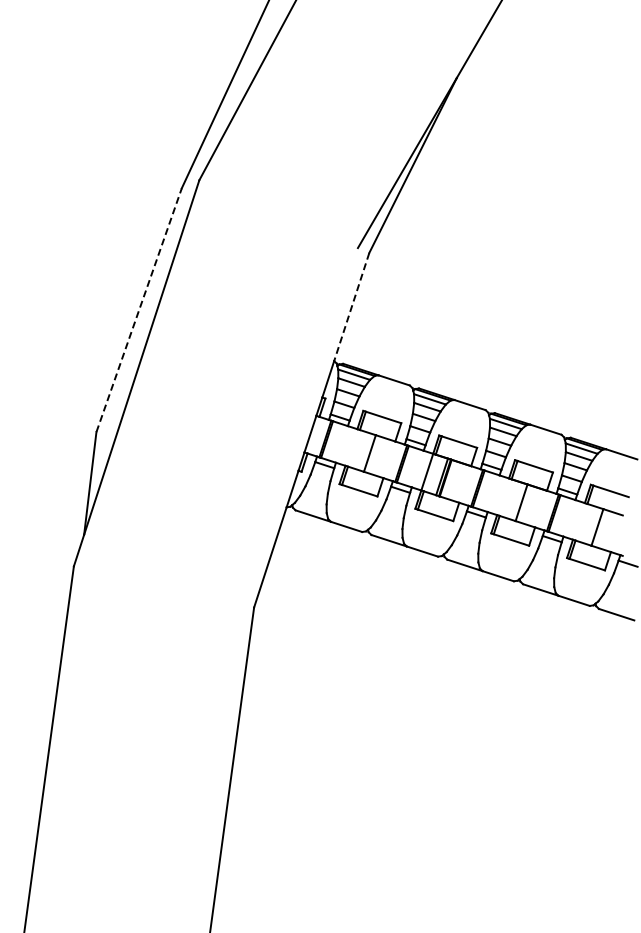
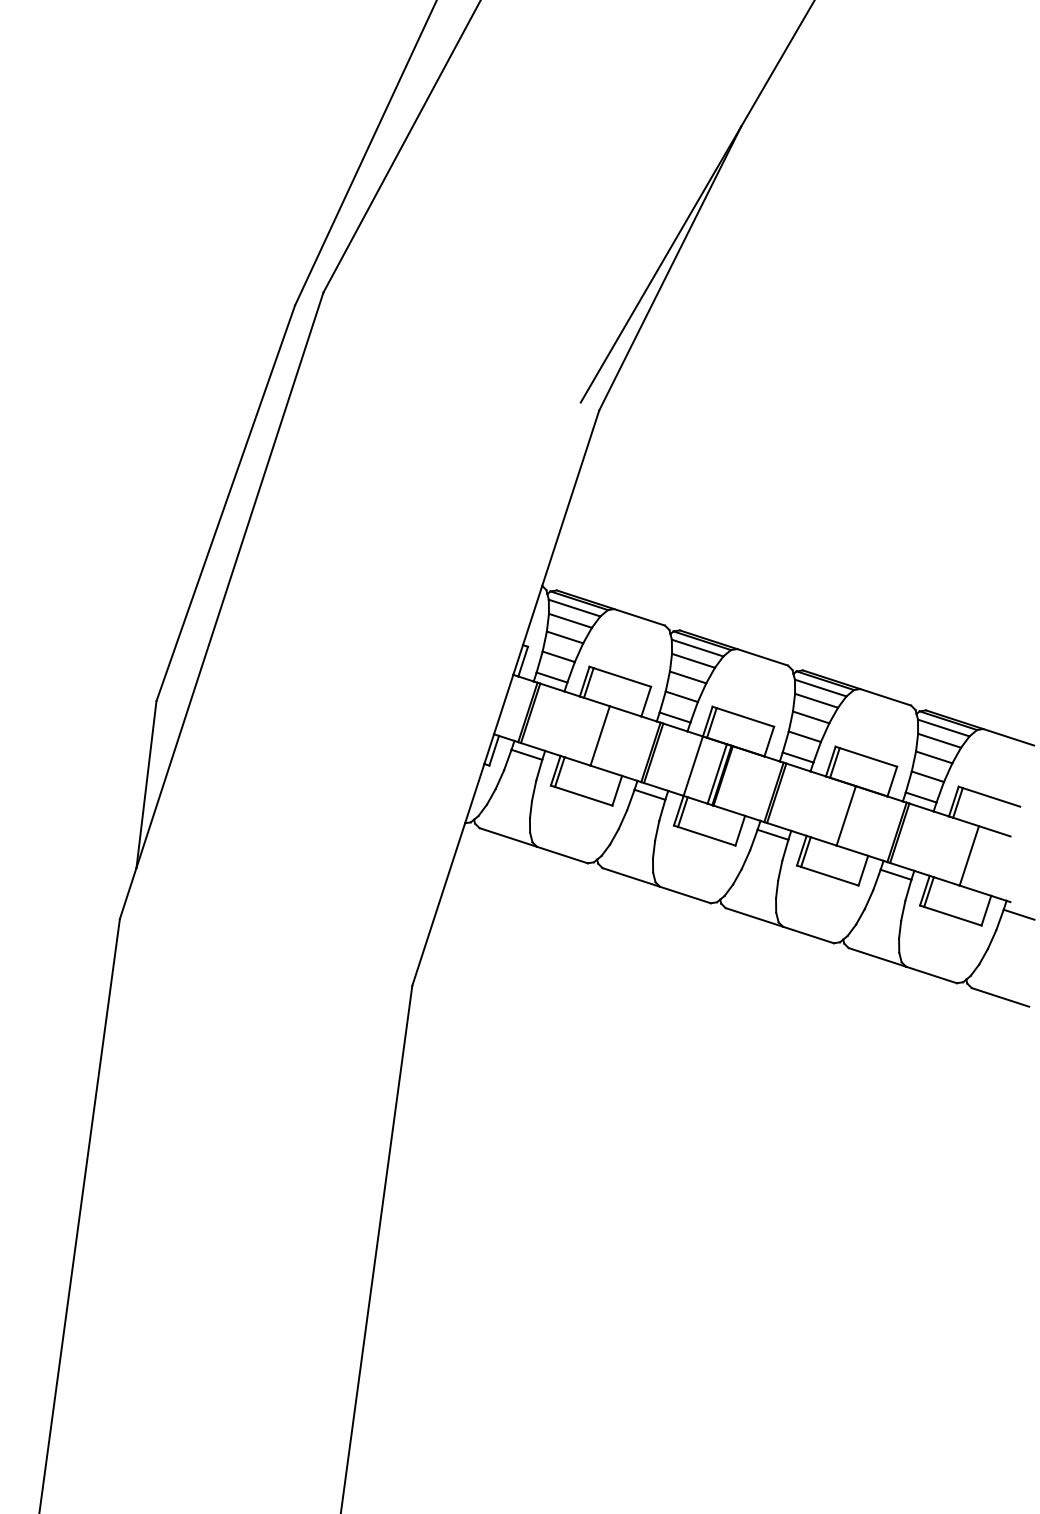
line: (351, 307) -> (570, 499), dashed -> solid
line: (139, 309) -> (226, 502), dashed -> solid

